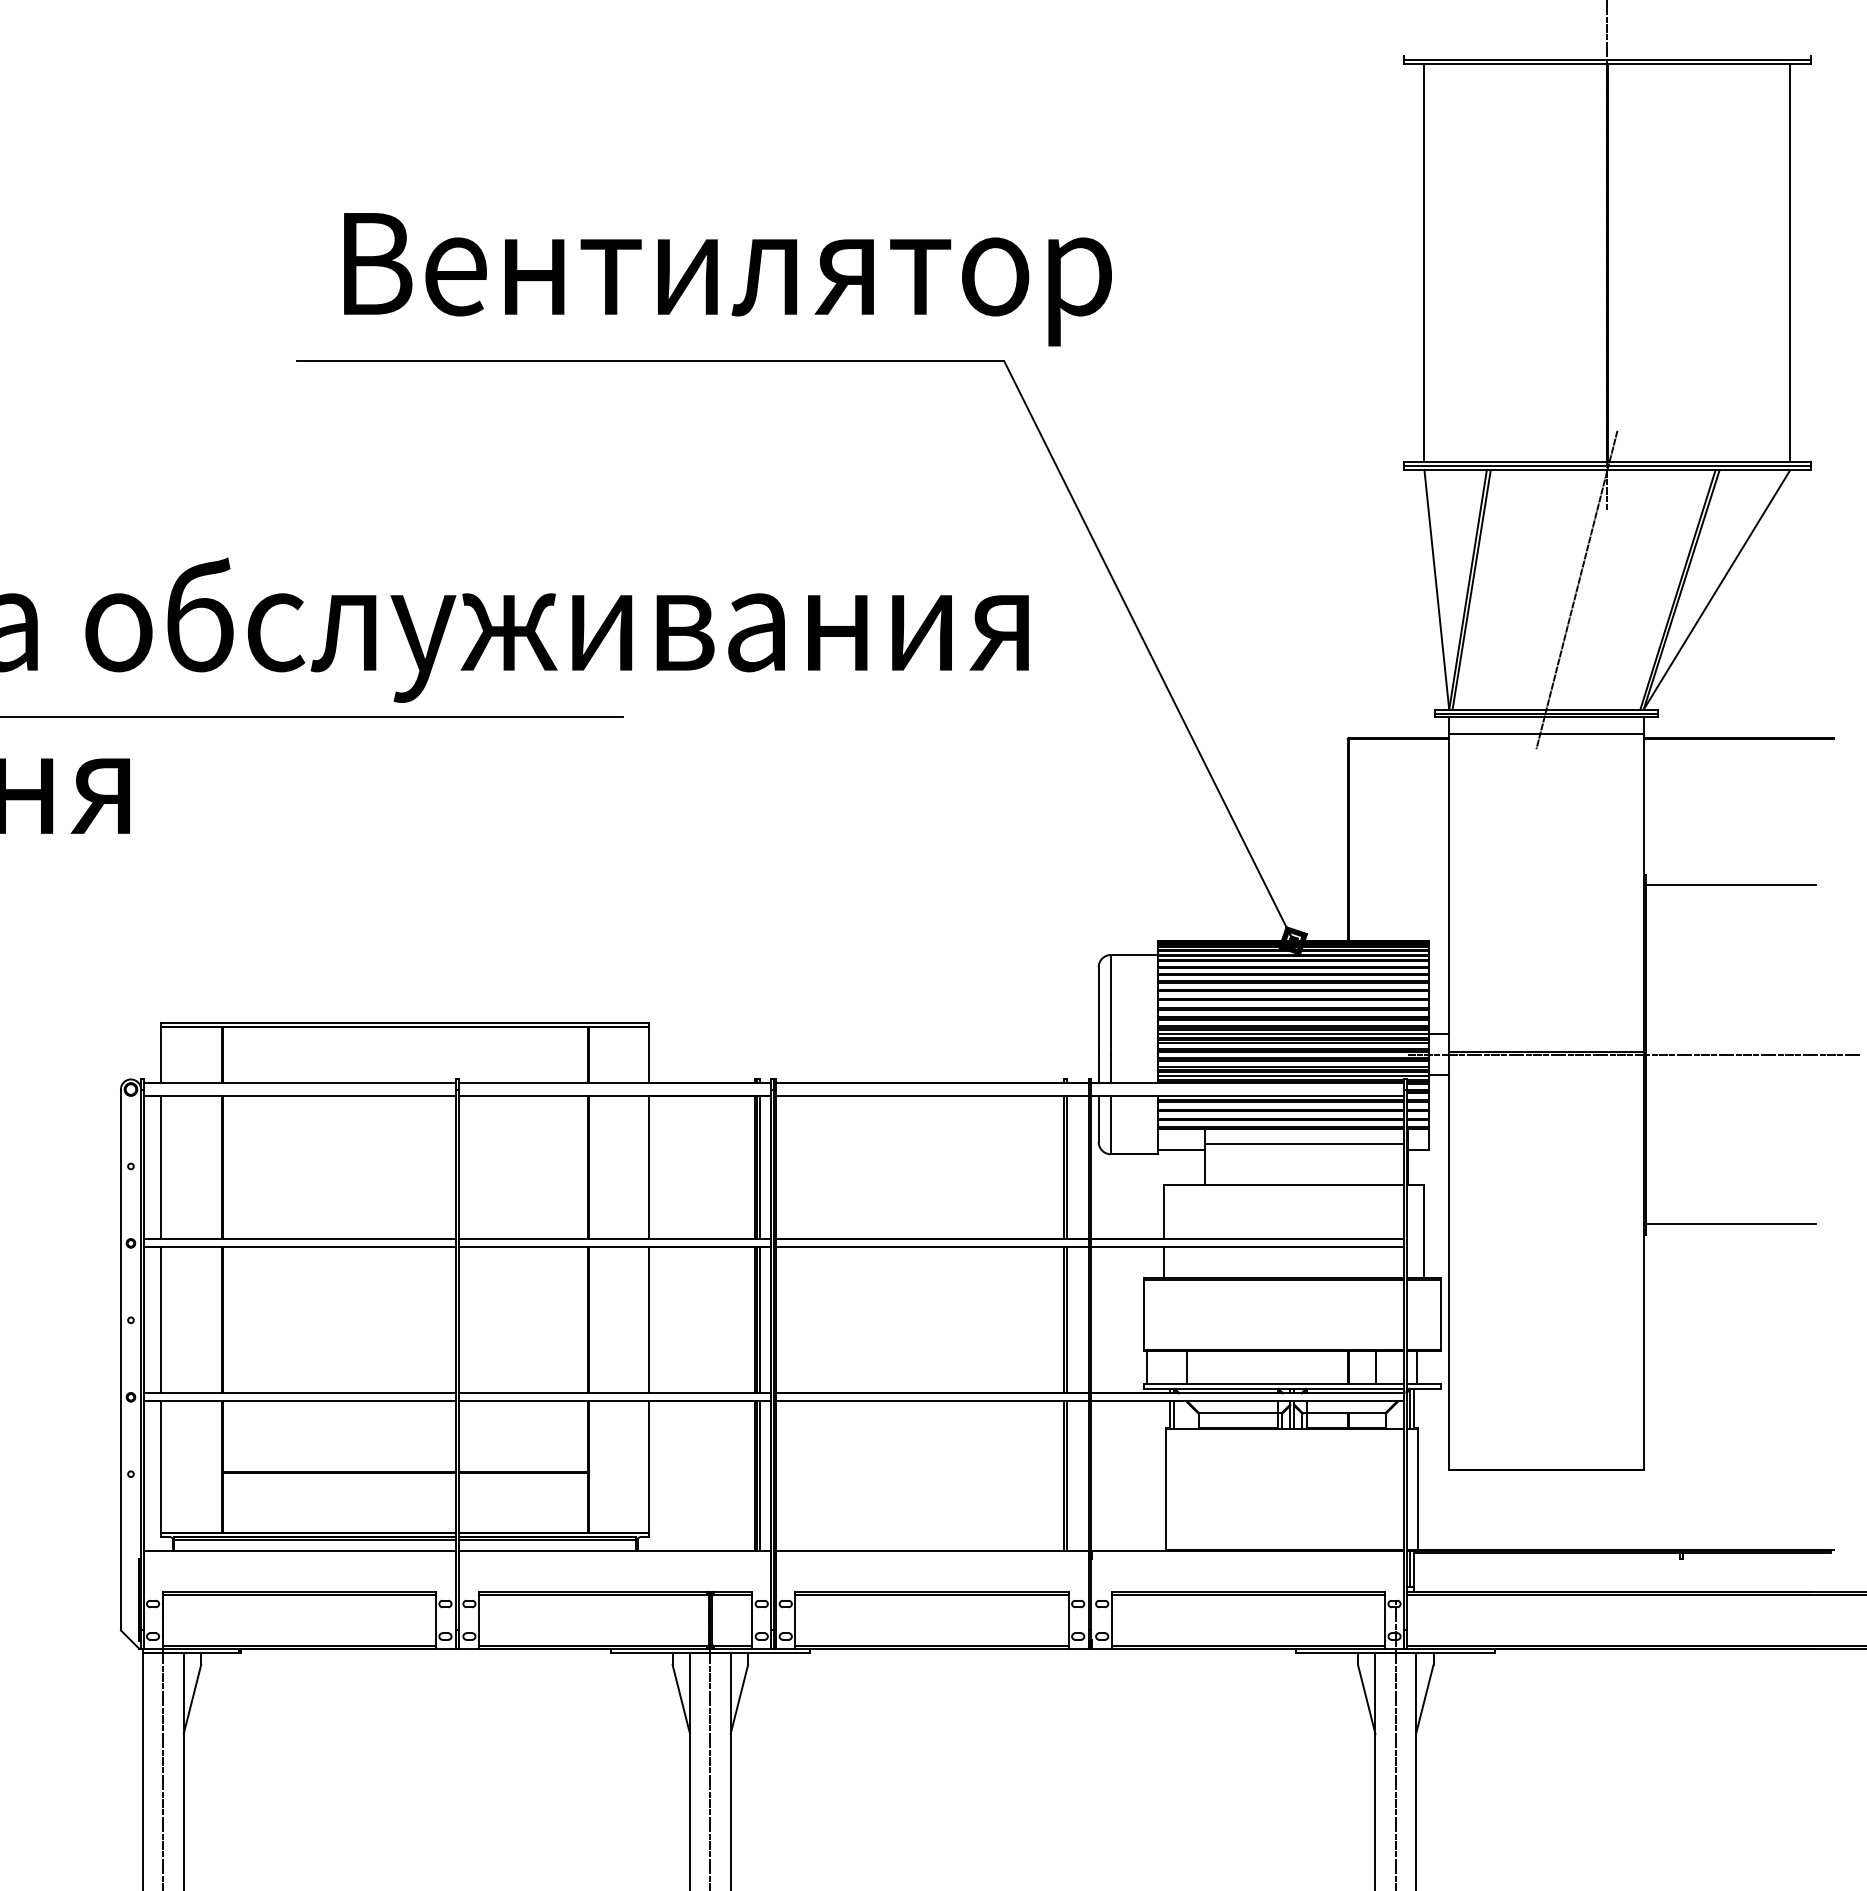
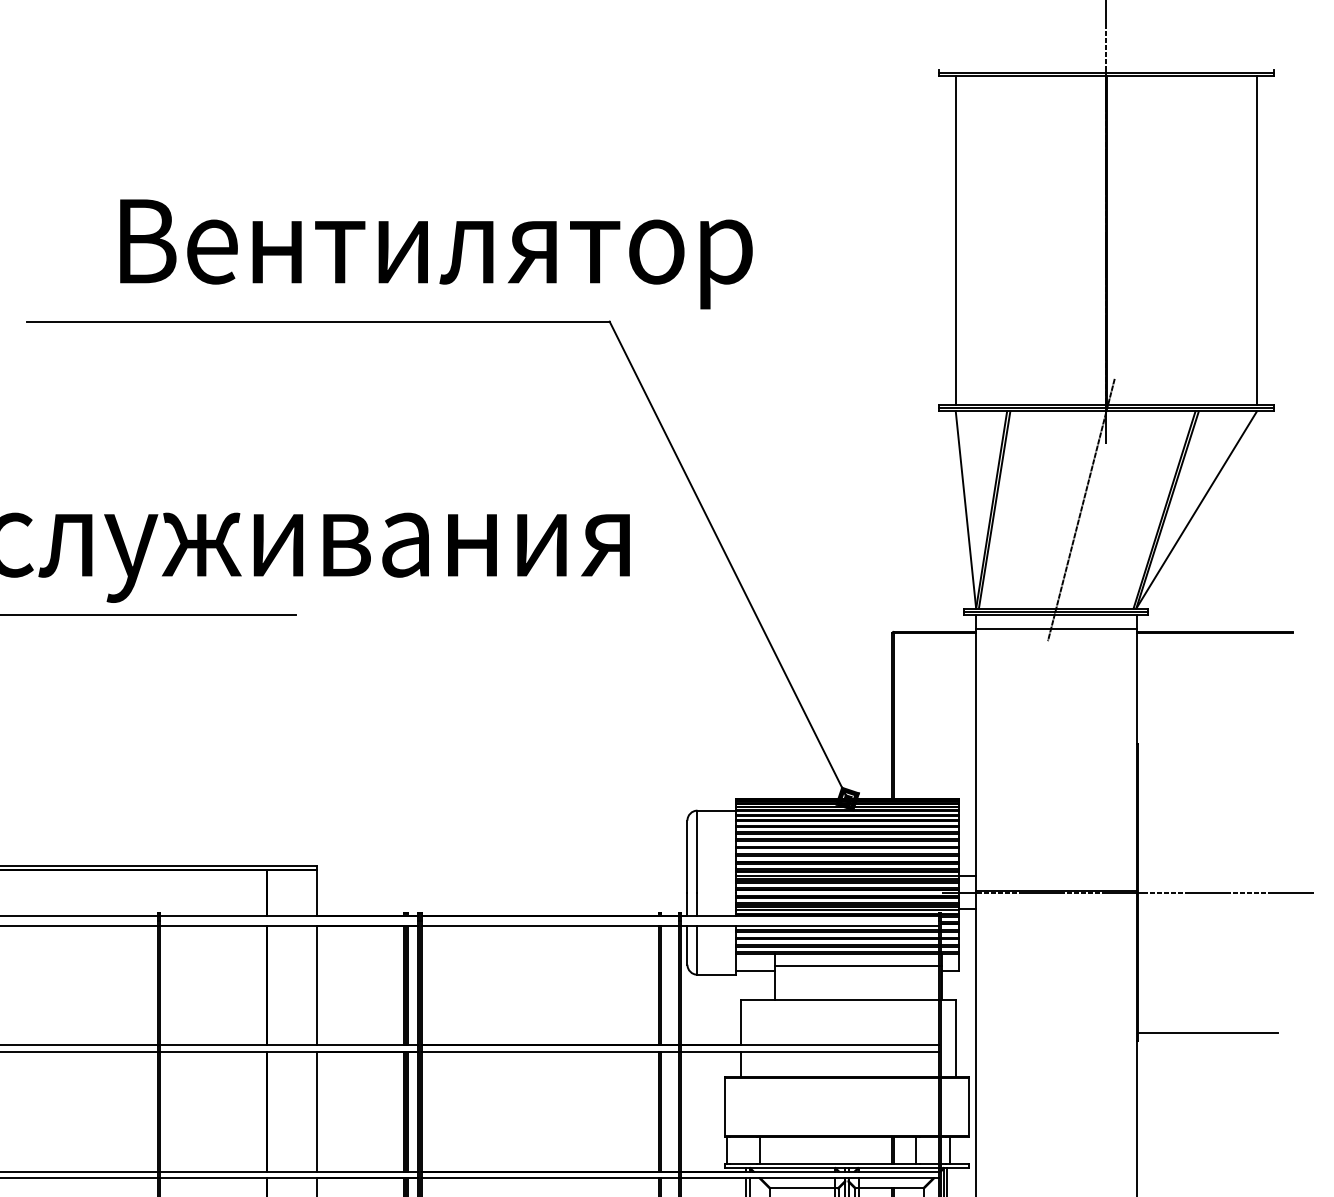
text: (727, 279) -> (436, 254), moved
line: (1731, 884) -> (1208, 752), removed

